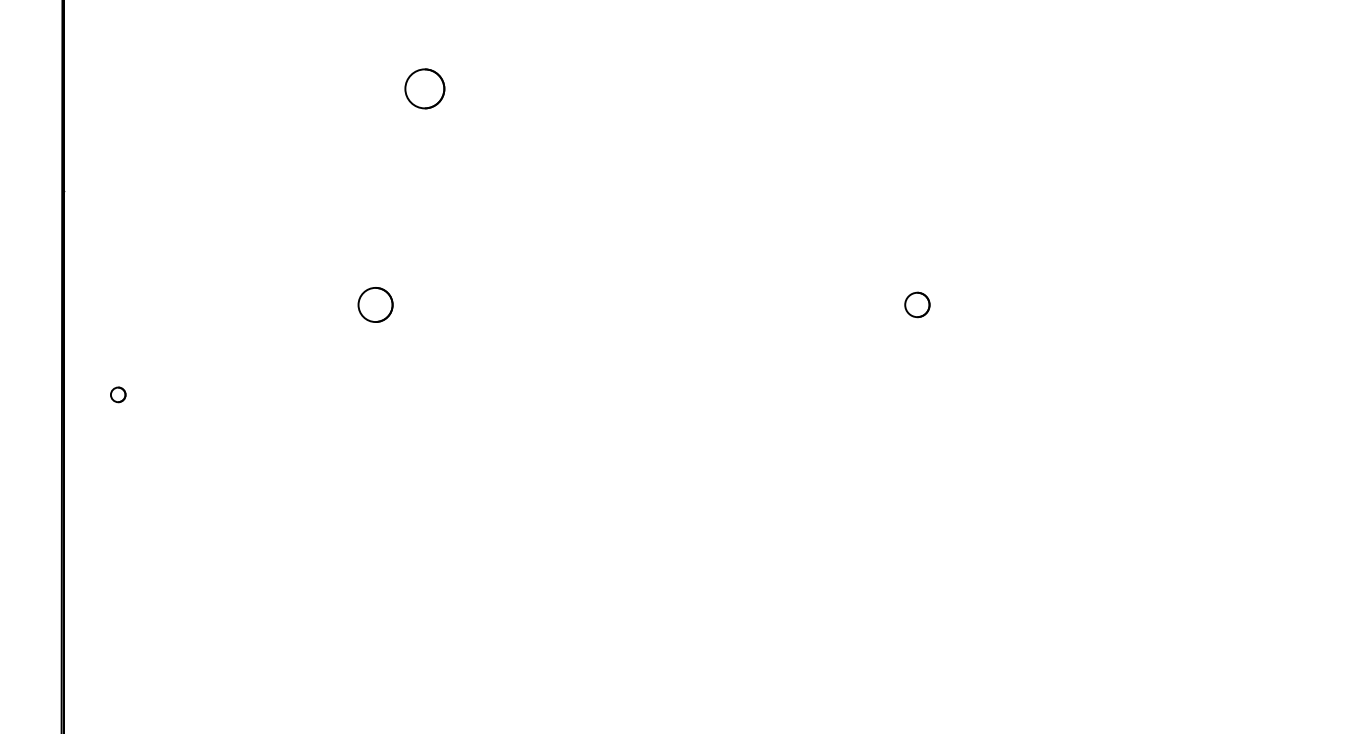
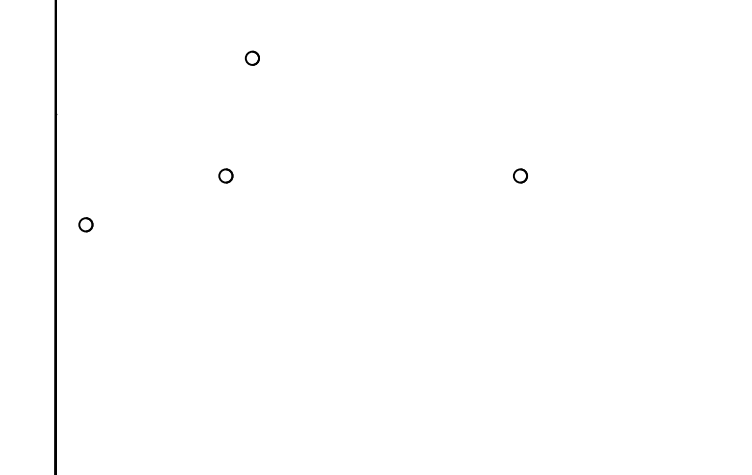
circle: (422, 87) -> (251, 57), size x0.62
circle: (374, 304) -> (225, 175), size x0.71
circle: (117, 394) -> (85, 224), size x1.67

